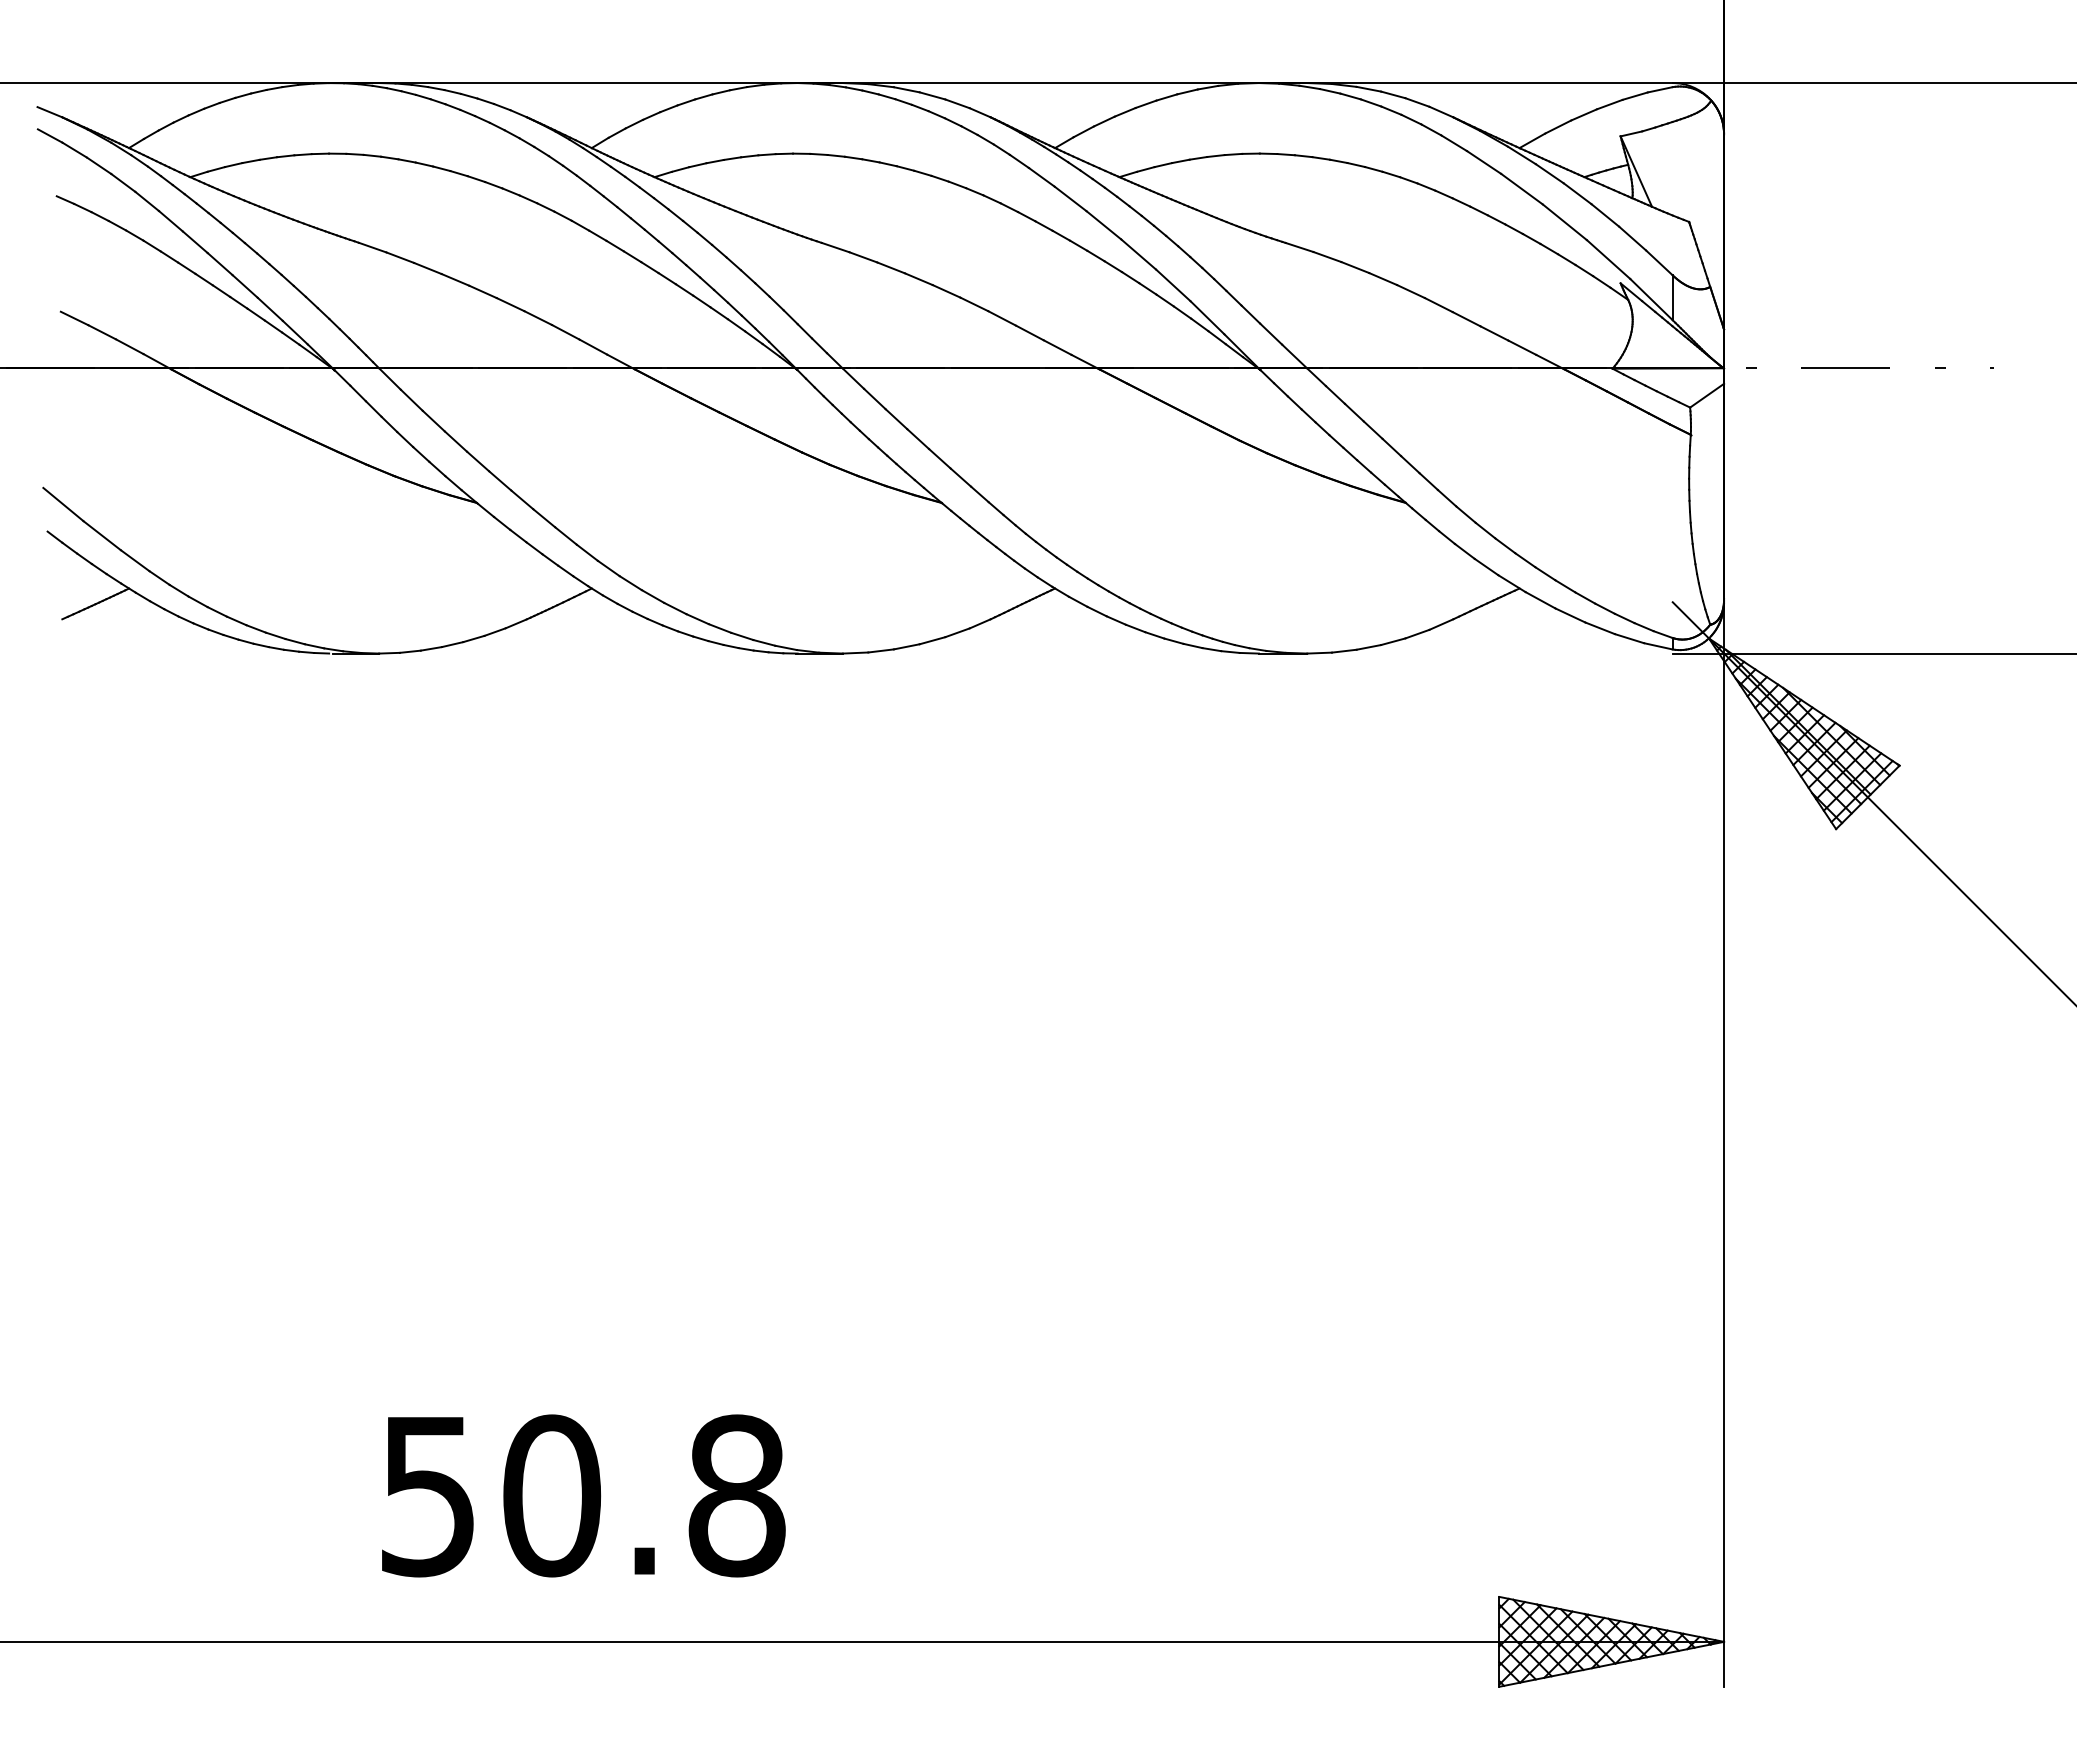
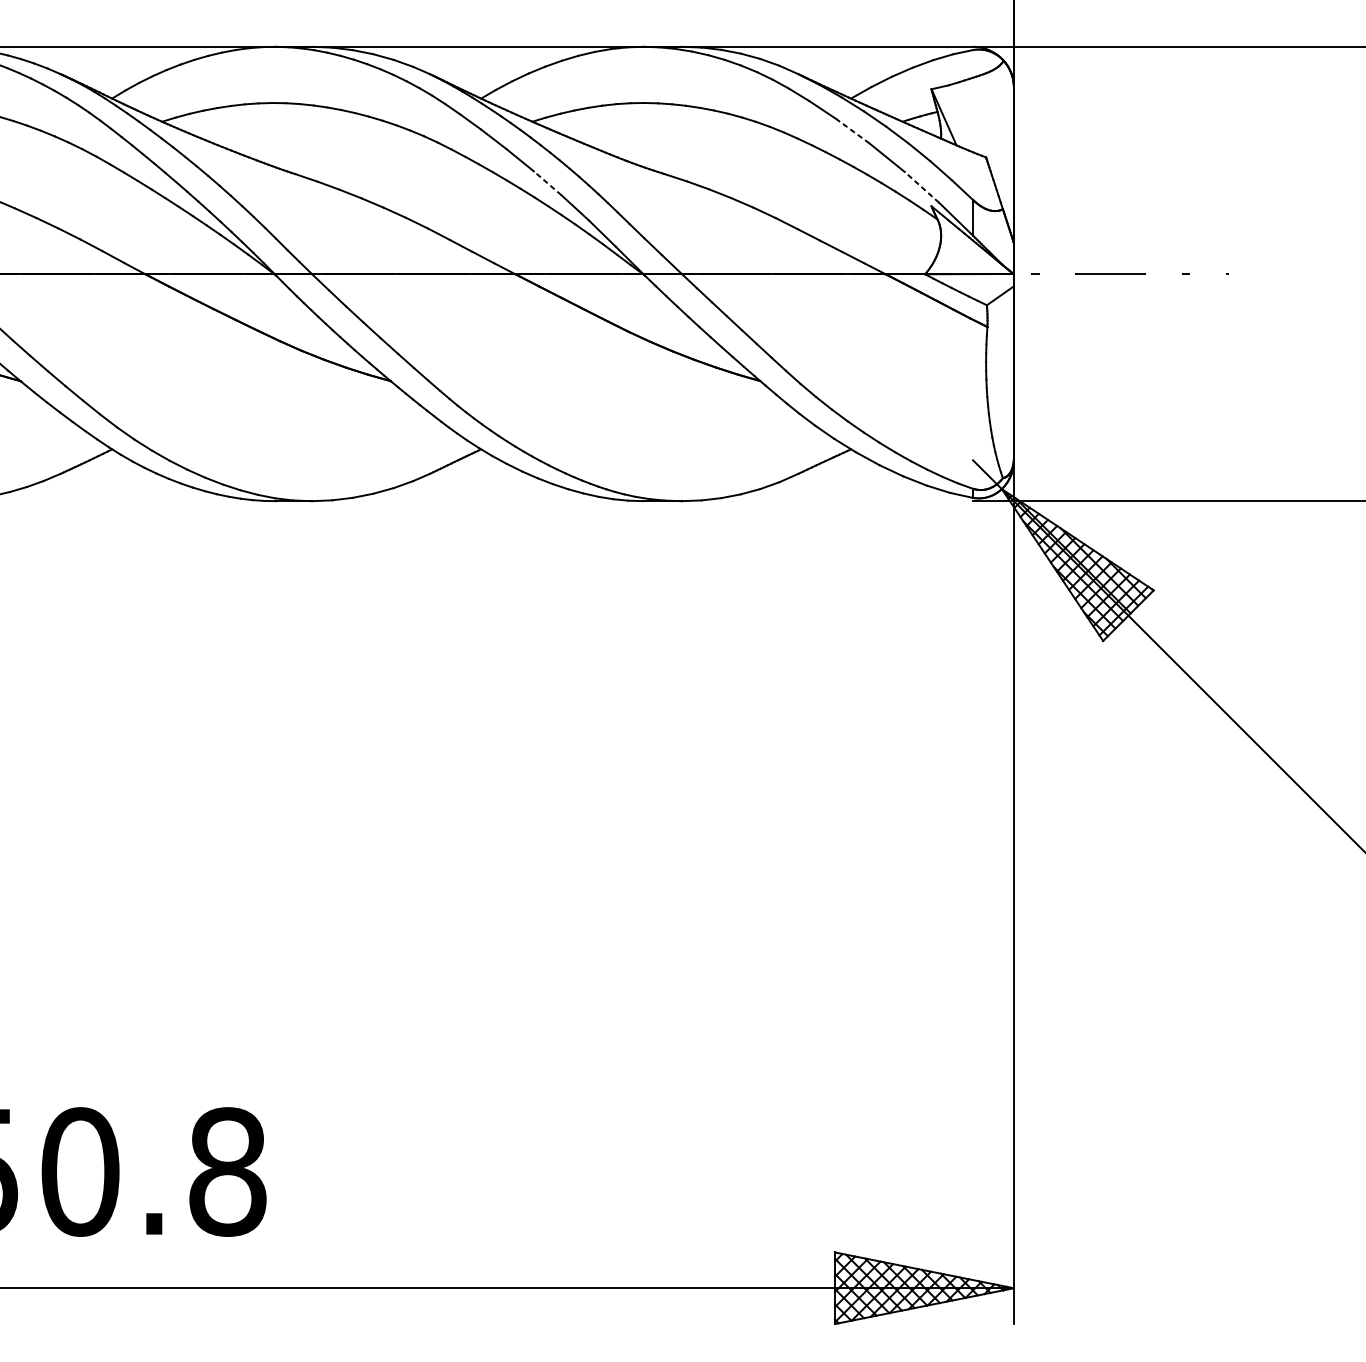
line: (1521, 189) -> (852, 131), solid -> dashed
line: (1138, 254) -> (547, 183), solid -> dashed
line: (1608, 259) -> (921, 187), solid -> dashed

